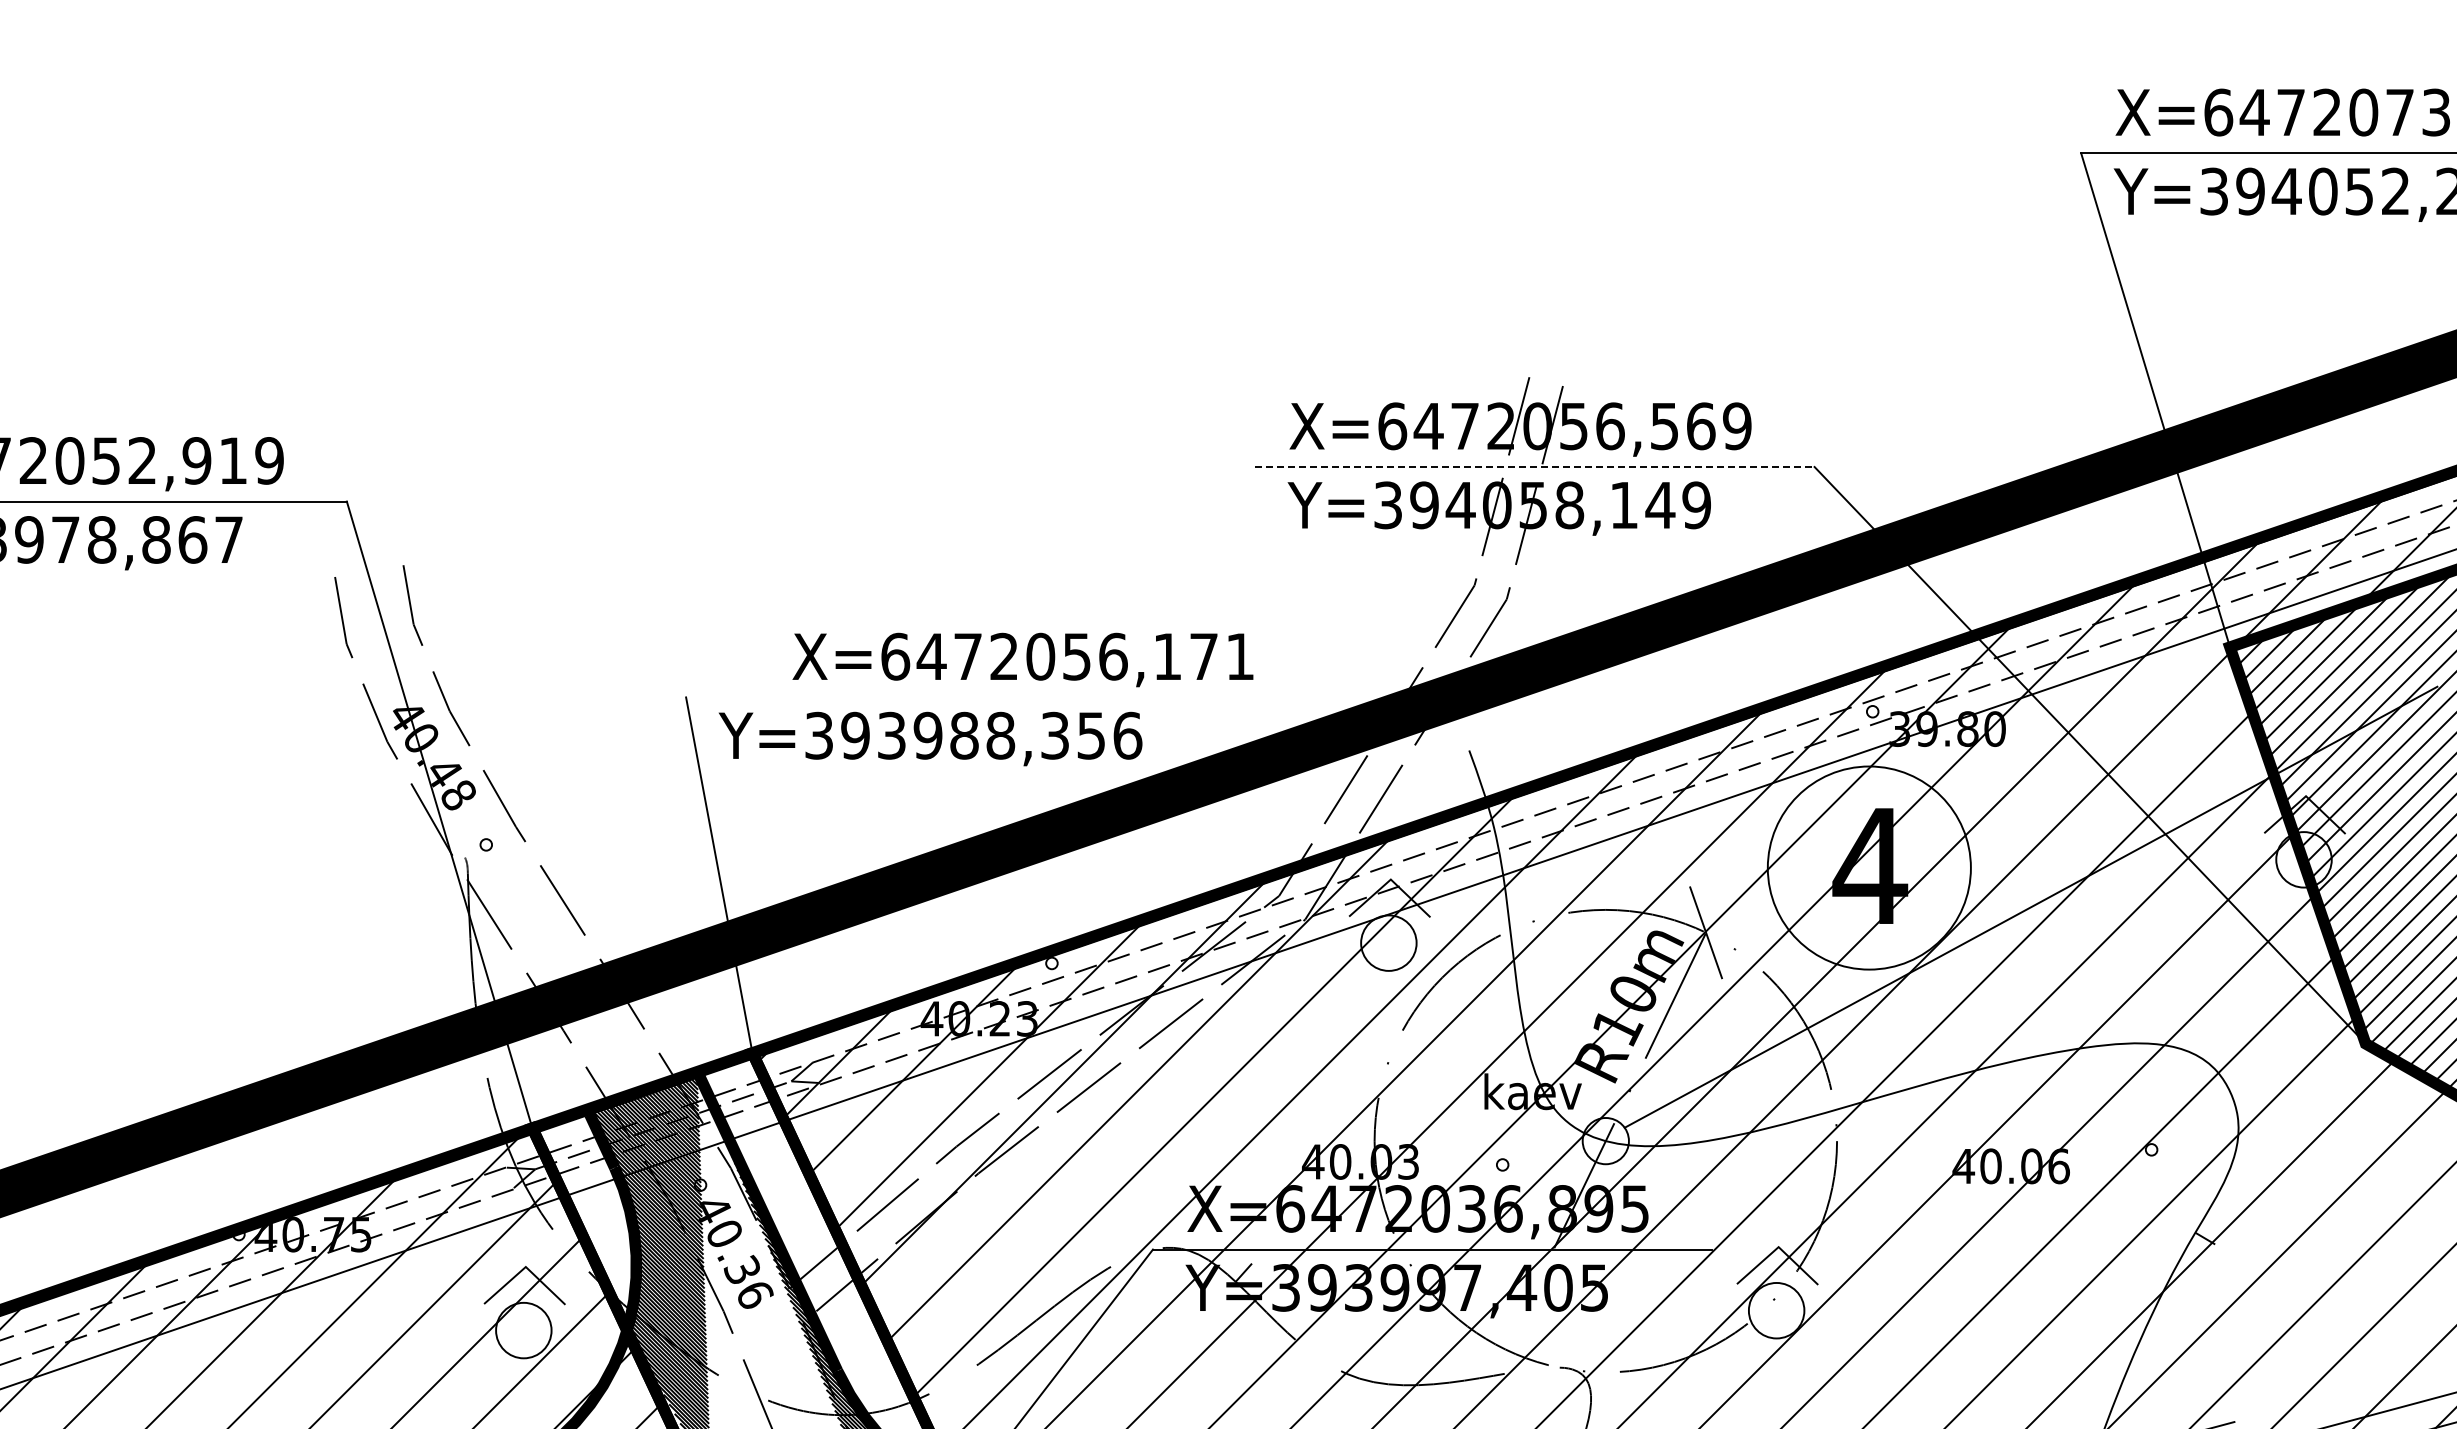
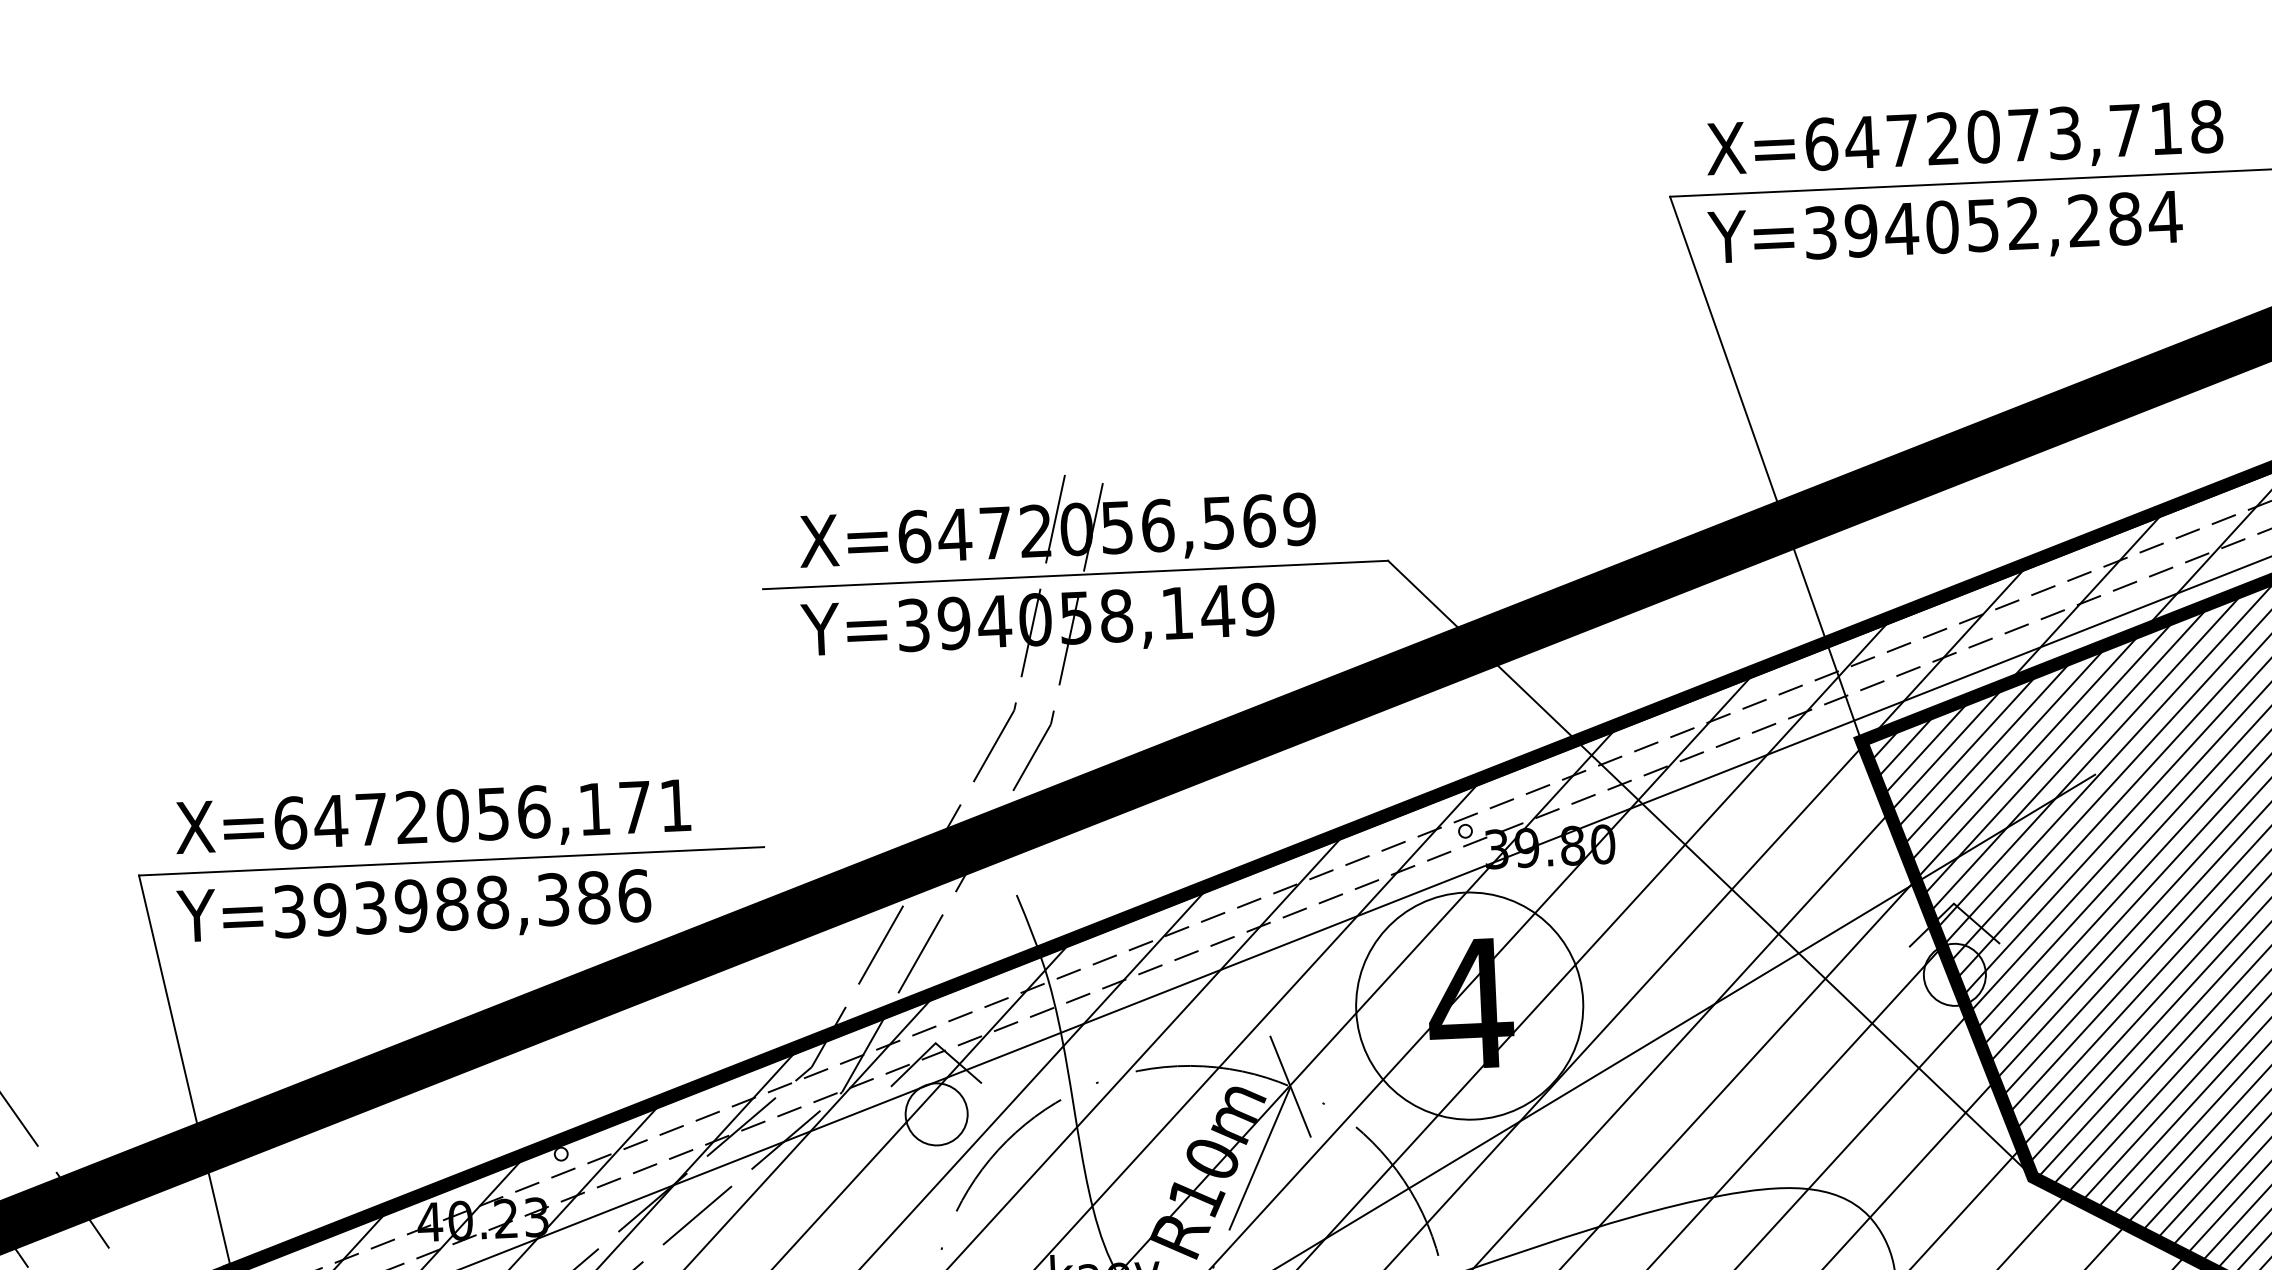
line: (1534, 467) -> (1075, 575), dashed -> solid
text: (1022, 659) -> (432, 819), moved
line: (965, 697) -> (451, 861), added
text: (1091, 735) -> (593, 897), Y=393988,356 -> Y=393988,386

